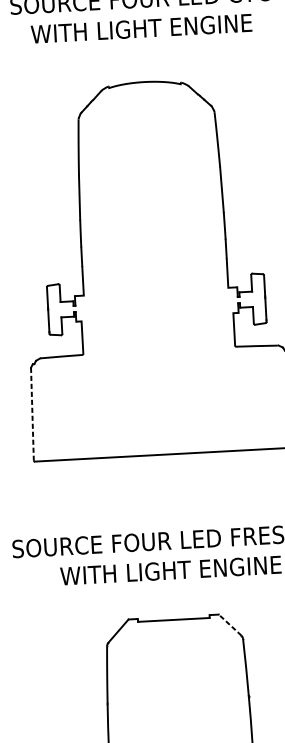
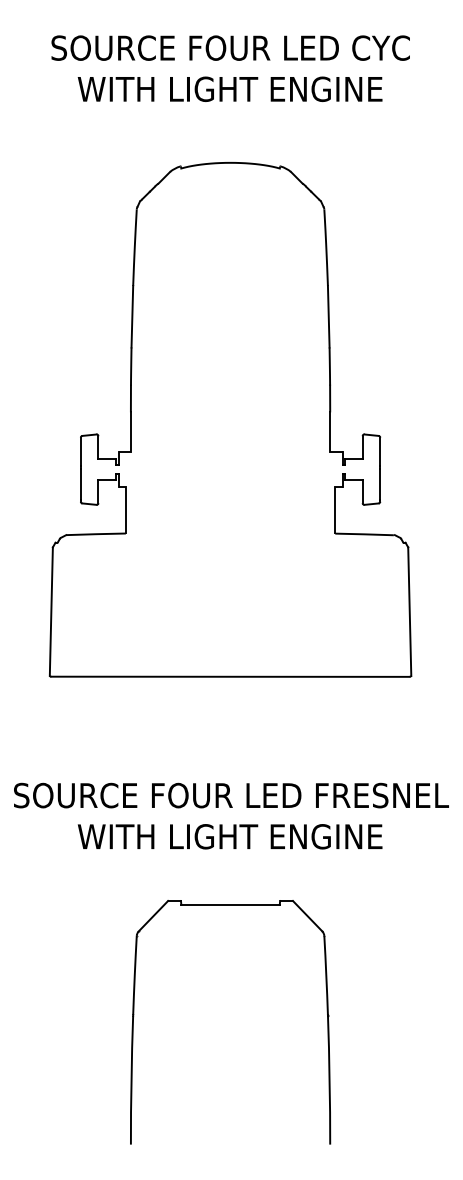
line: (32, 415) -> (51, 612), dashed -> solid
line: (230, 624) -> (307, 915), dashed -> solid

